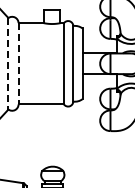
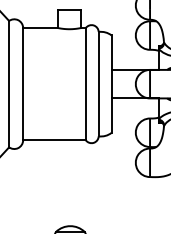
line: (8, 63) -> (9, 83), dashed -> solid
line: (18, 63) -> (23, 83), dashed -> solid

